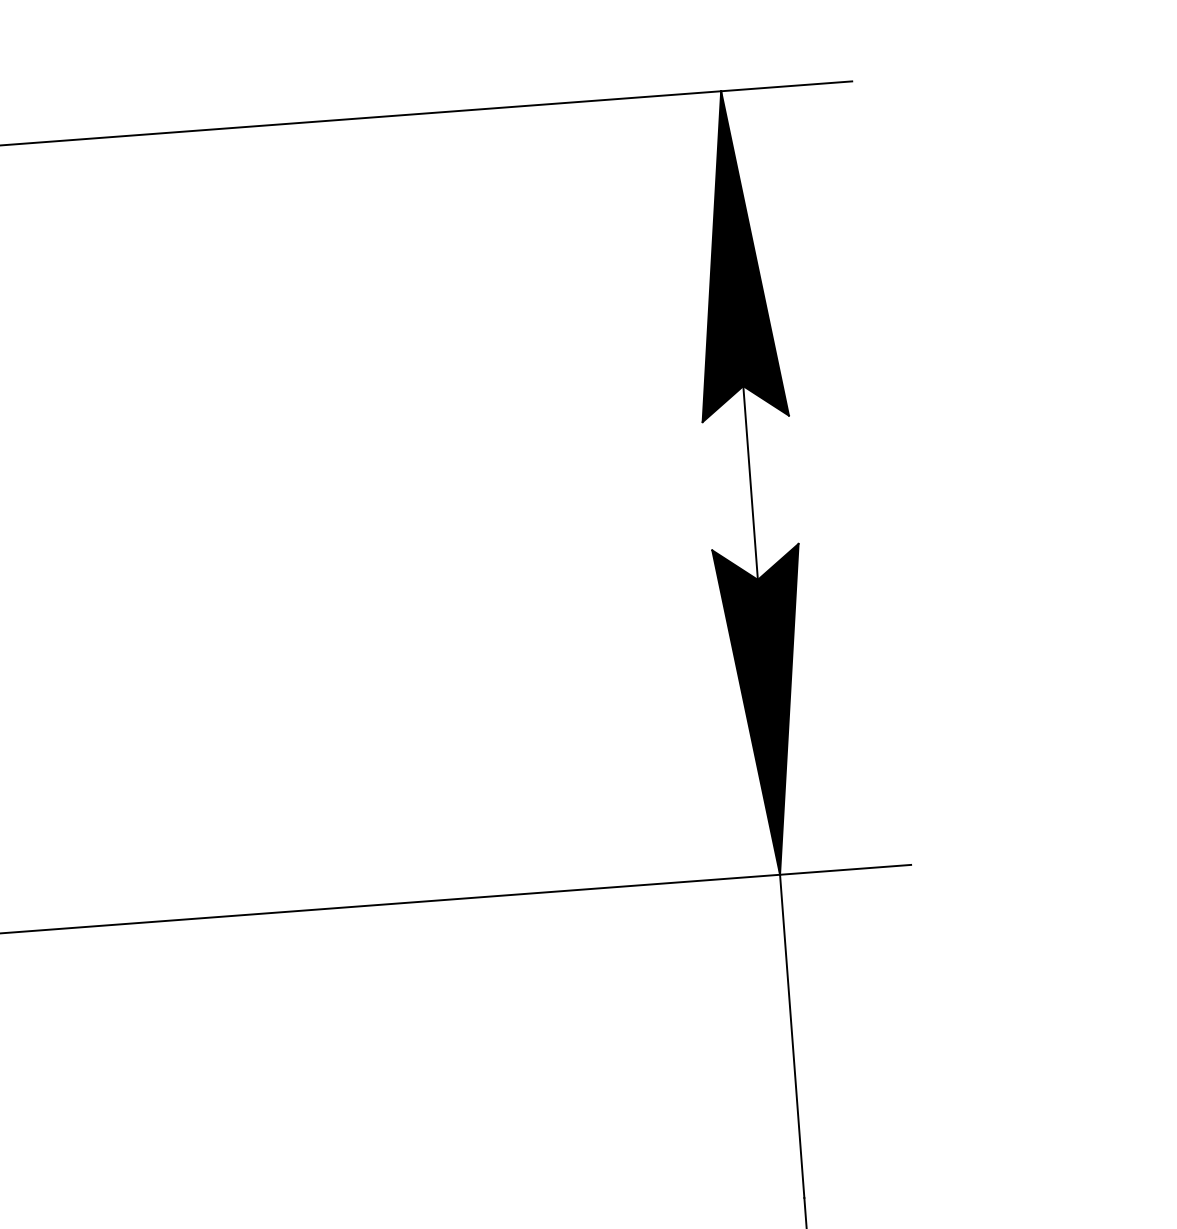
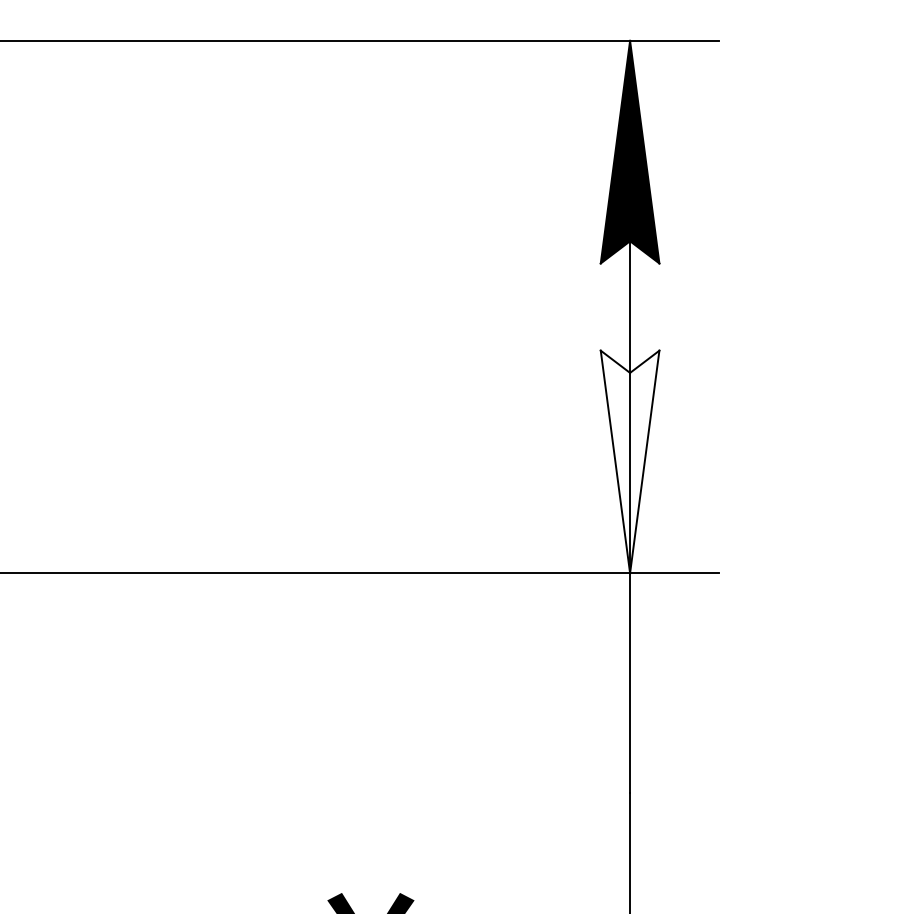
fill: (766, 710) -> (629, 461), removed

